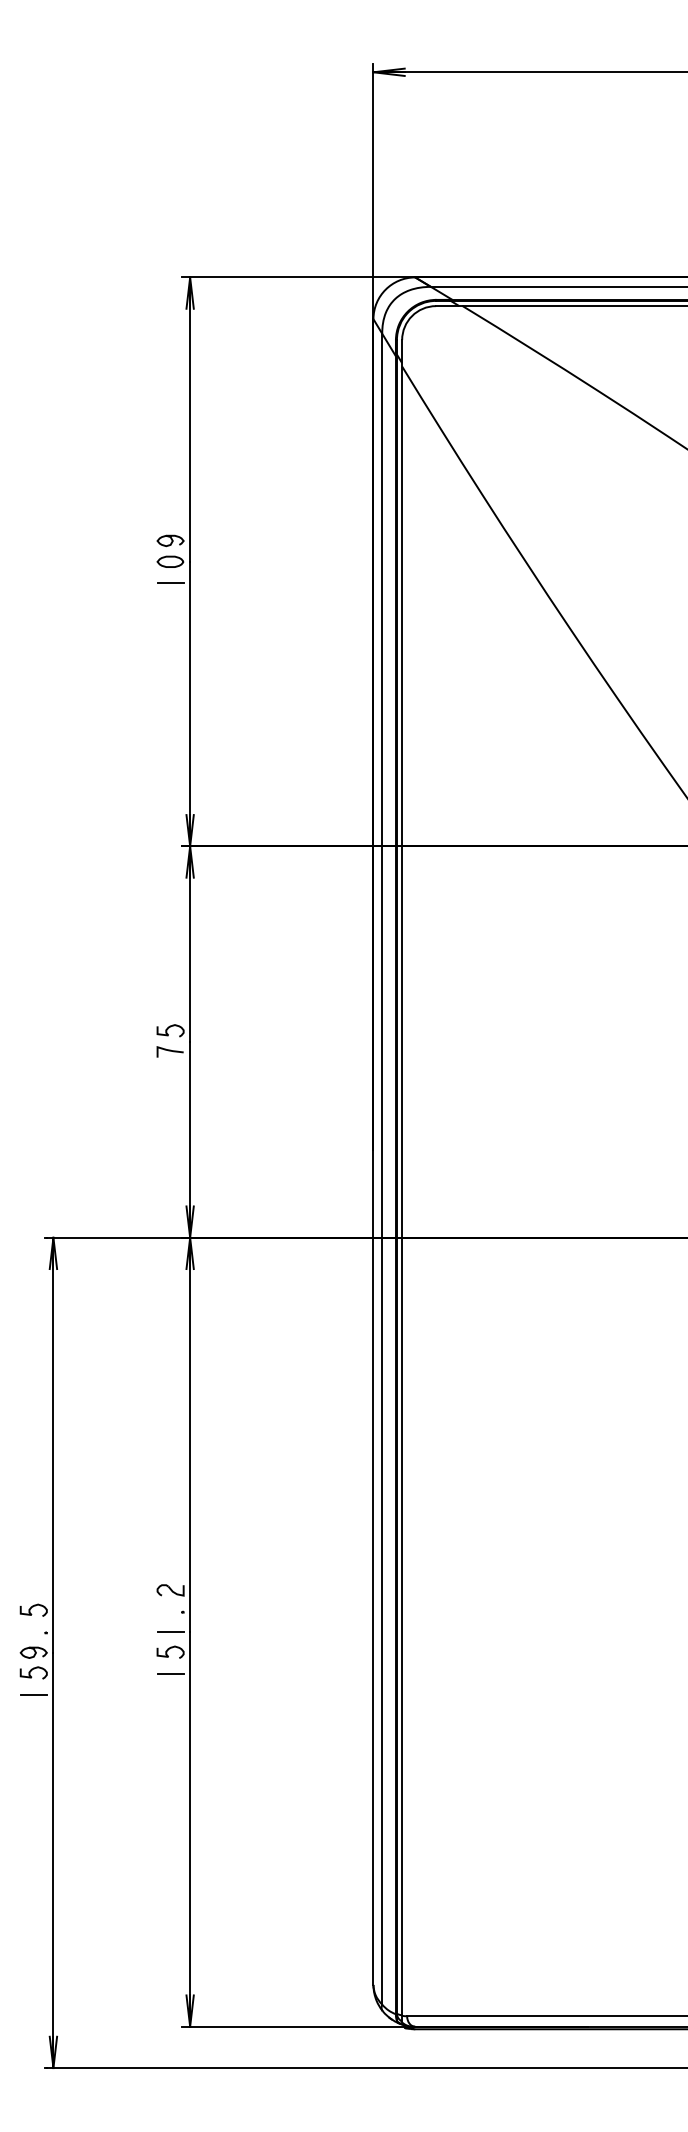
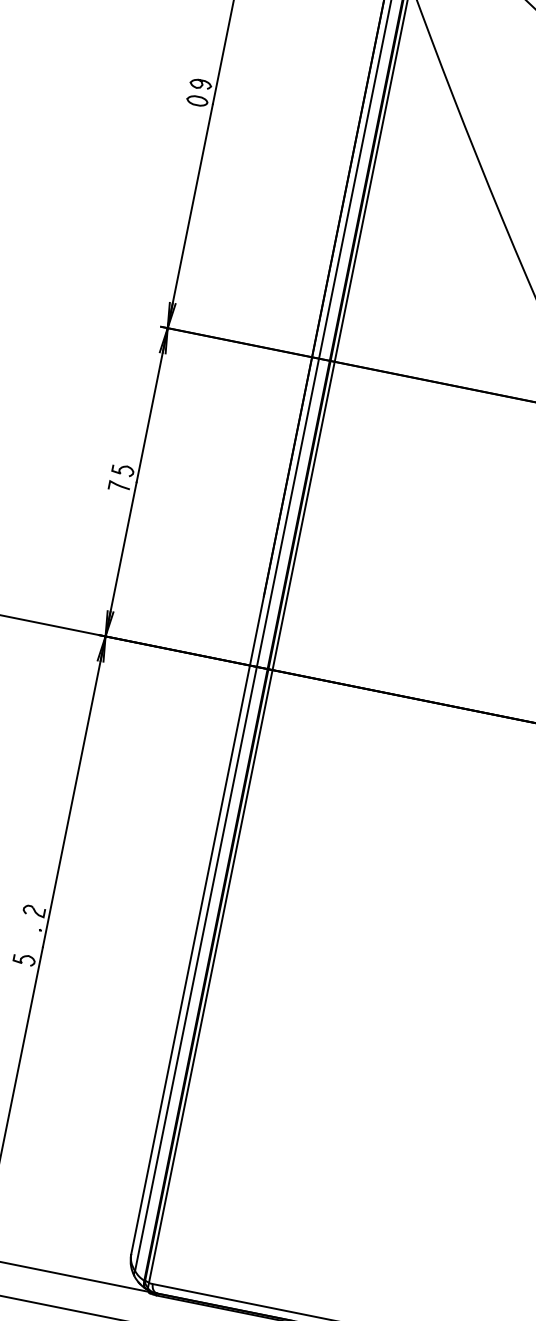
line: (170, 582) -> (194, 117), removed
line: (170, 1632) -> (27, 944), removed
line: (170, 1673) -> (20, 976), removed

